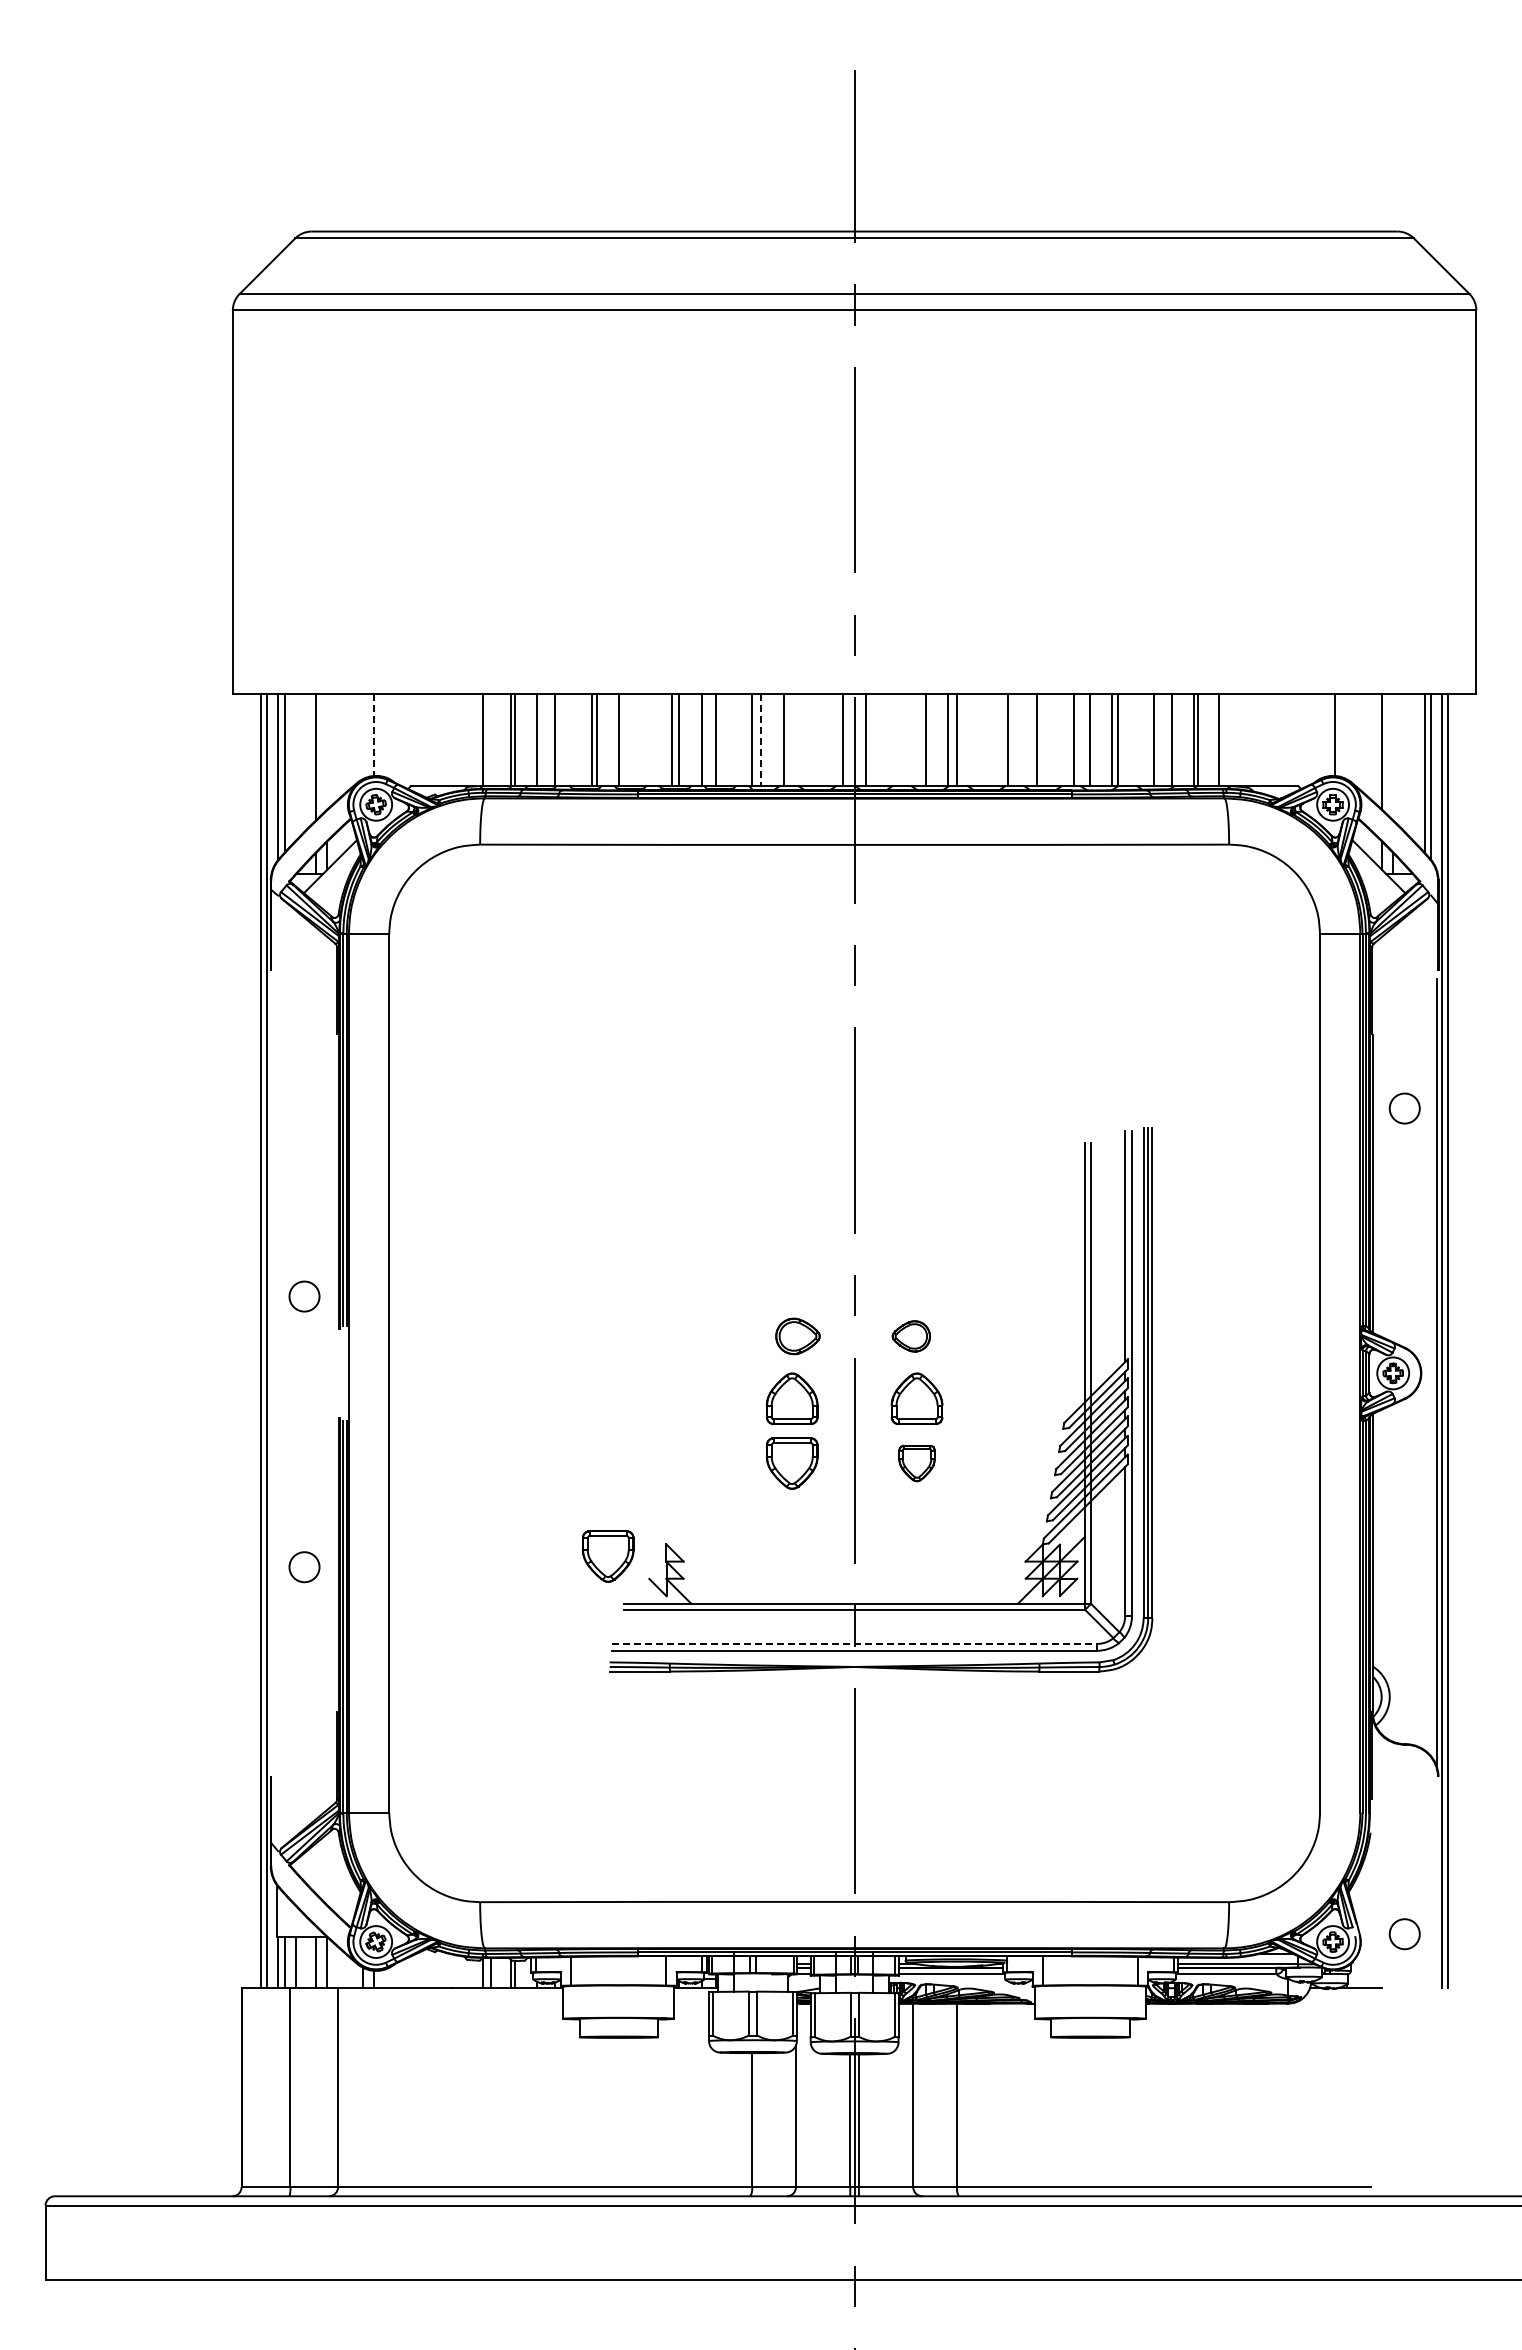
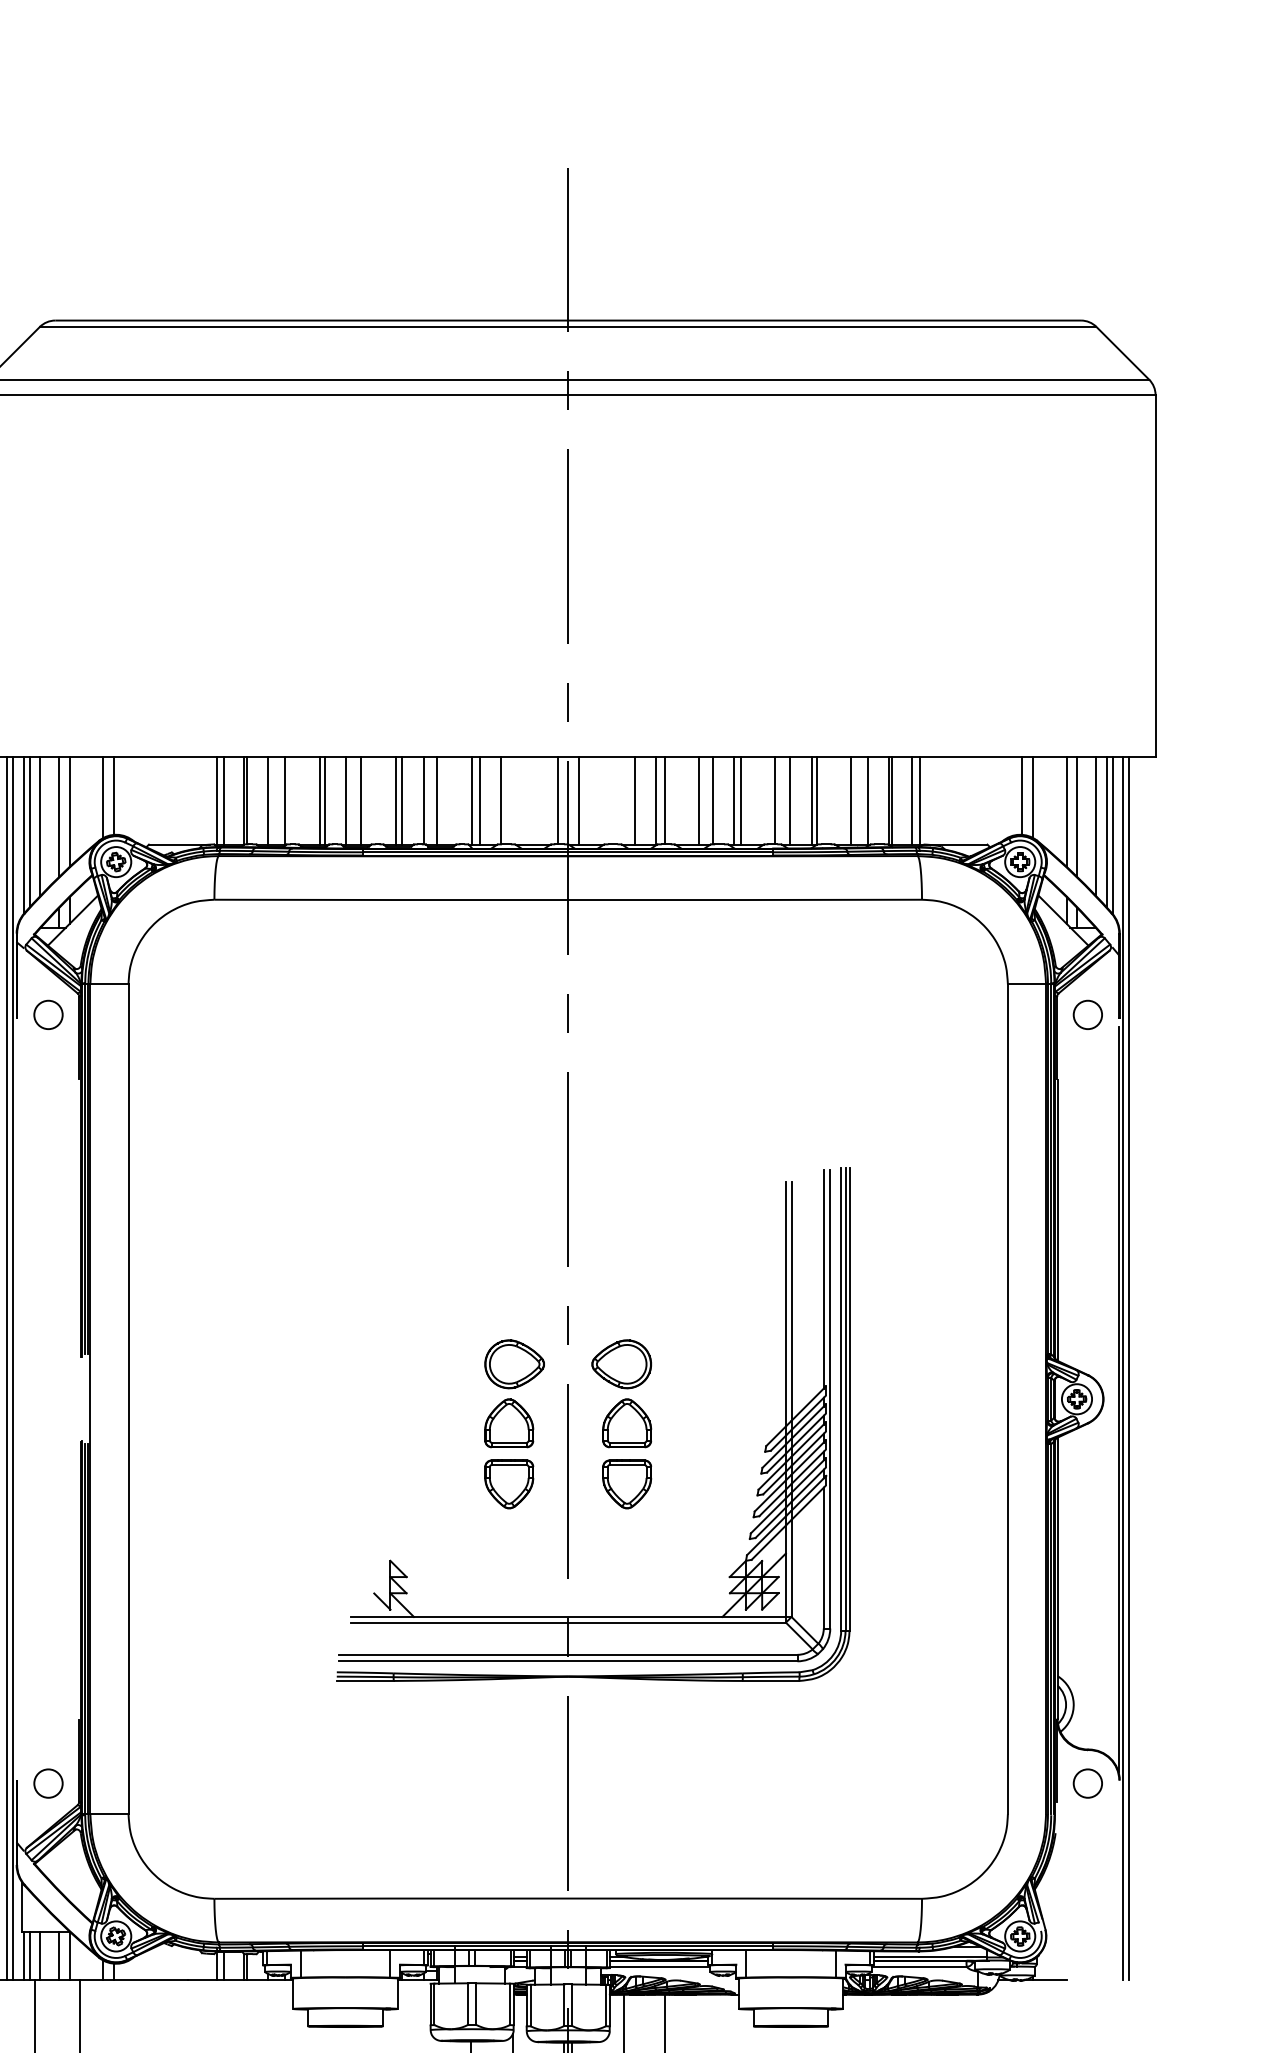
line: (373, 735) -> (113, 796), dashed -> solid
line: (362, 736) -> (103, 797), added
line: (1346, 736) -> (1032, 797), added
line: (490, 739) -> (224, 800), added
line: (635, 739) -> (361, 800), added
line: (993, 739) -> (699, 800), added
line: (1030, 739) -> (734, 800), added
line: (1226, 739) -> (919, 800), added
line: (761, 740) -> (480, 801), dashed -> solid
line: (326, 751) -> (69, 811), added
line: (1393, 756) -> (1077, 816), added
line: (295, 766) -> (39, 825), added
line: (1413, 766) -> (1096, 825), added
circle: (1404, 1108) -> (1087, 1014), moved
circle: (304, 1296) -> (48, 1014), moved
part: (797, 1336) -> (514, 1364), size x1.43
part: (911, 1336) -> (621, 1364), size x1.67
part: (916, 1463) -> (626, 1484), size x1.43
part: (608, 1556) -> (335, 1572), removed
circle: (304, 1567) -> (48, 1783), moved
line: (854, 1643) -> (568, 1654), dashed -> solid
circle: (1404, 1934) -> (1087, 1783), moved

